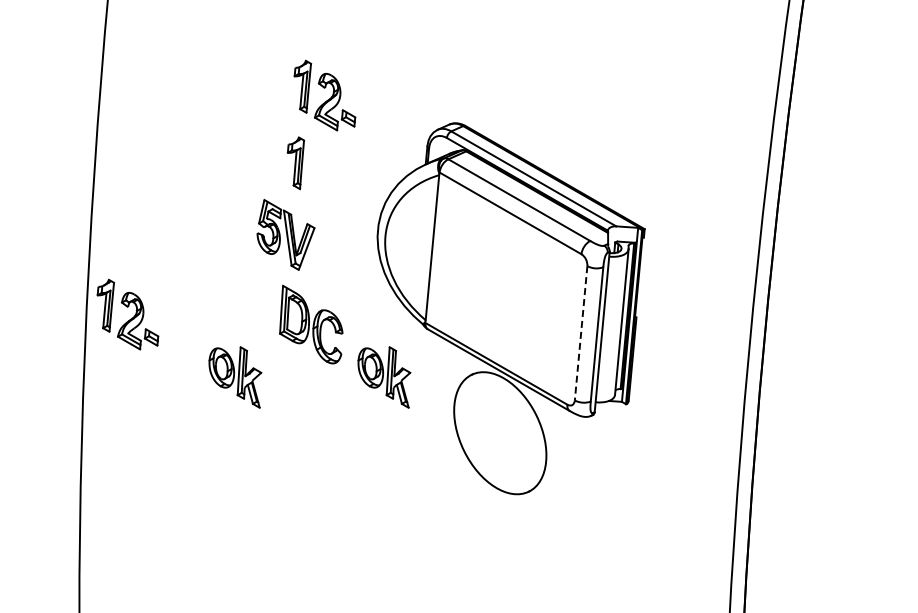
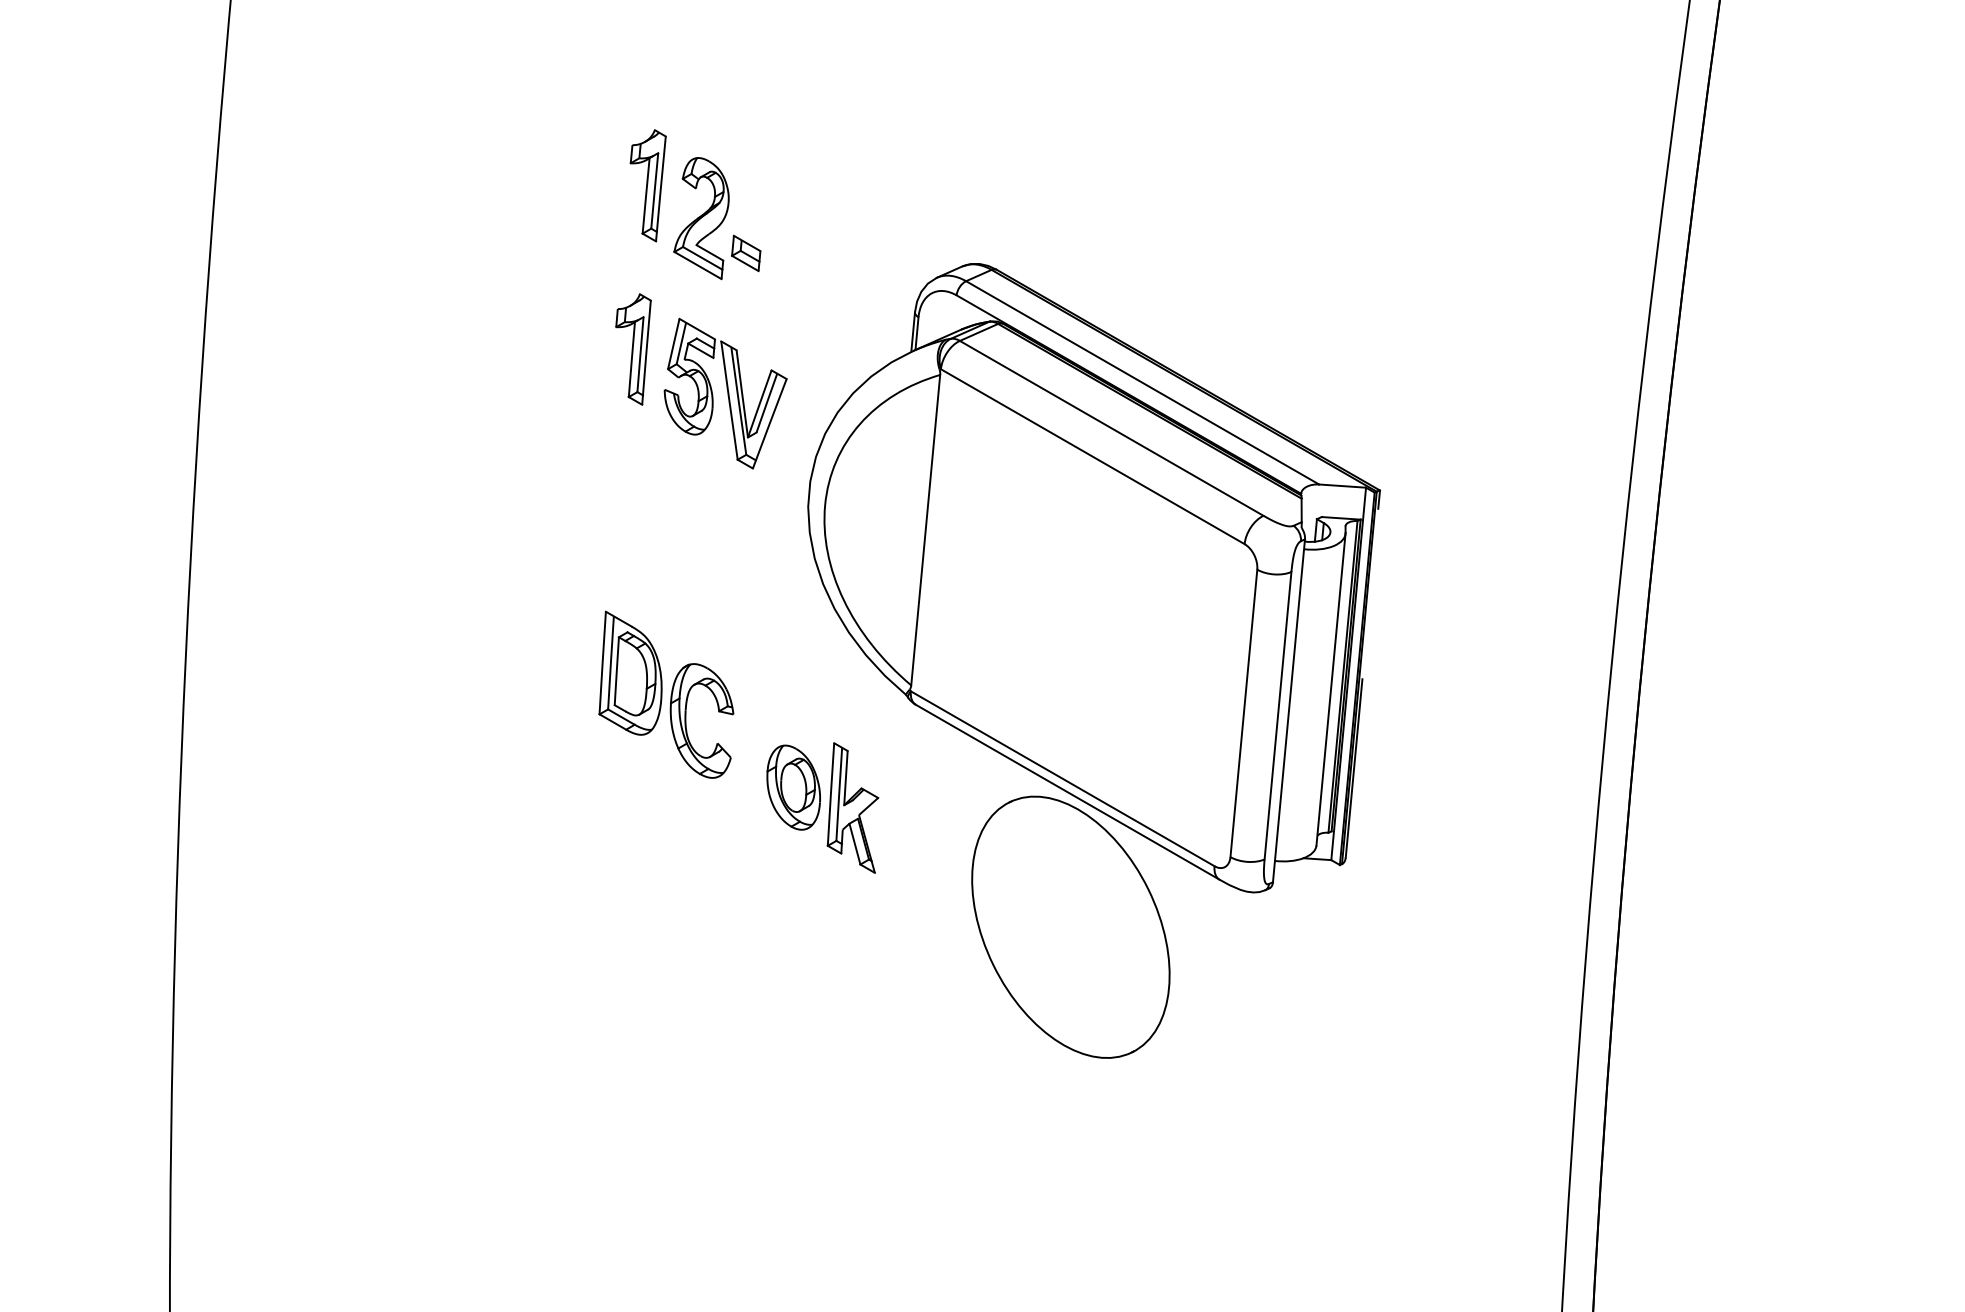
part: (285, 234) -> (724, 392), moved
part: (127, 314) -> (272, 673), removed
line: (581, 333) -> (1244, 713), dashed -> solid
part: (235, 377) -> (504, 807), removed

